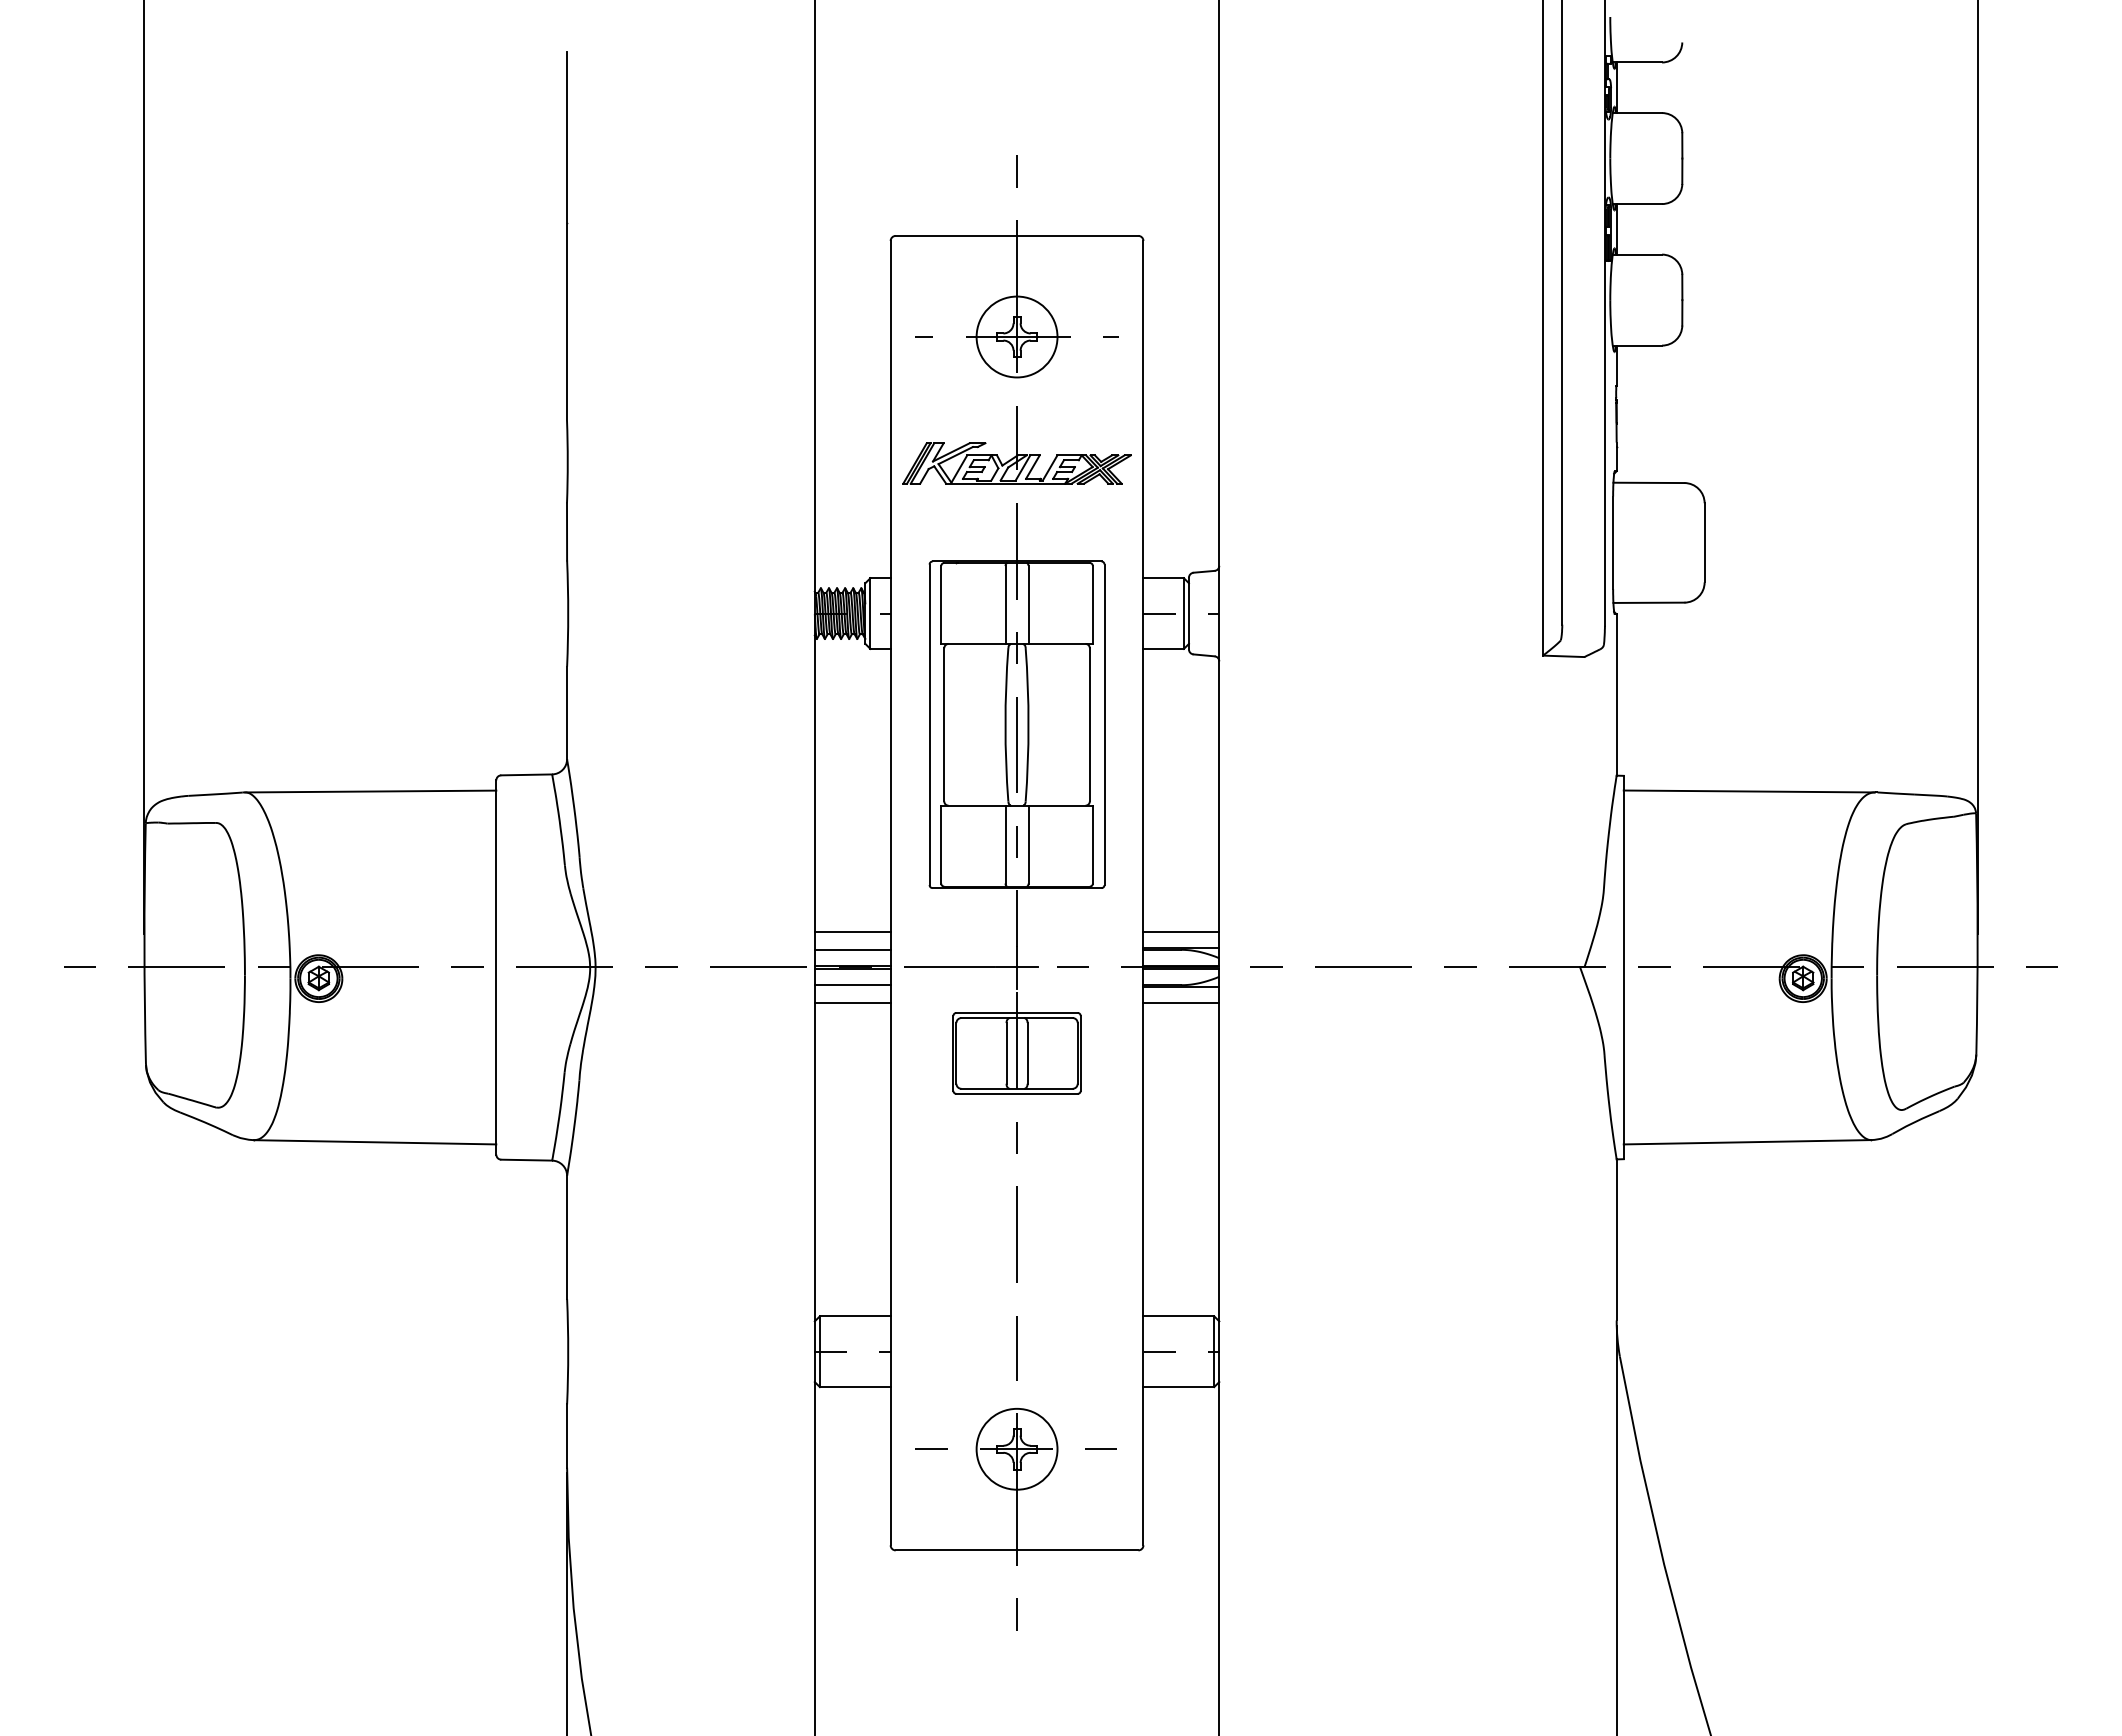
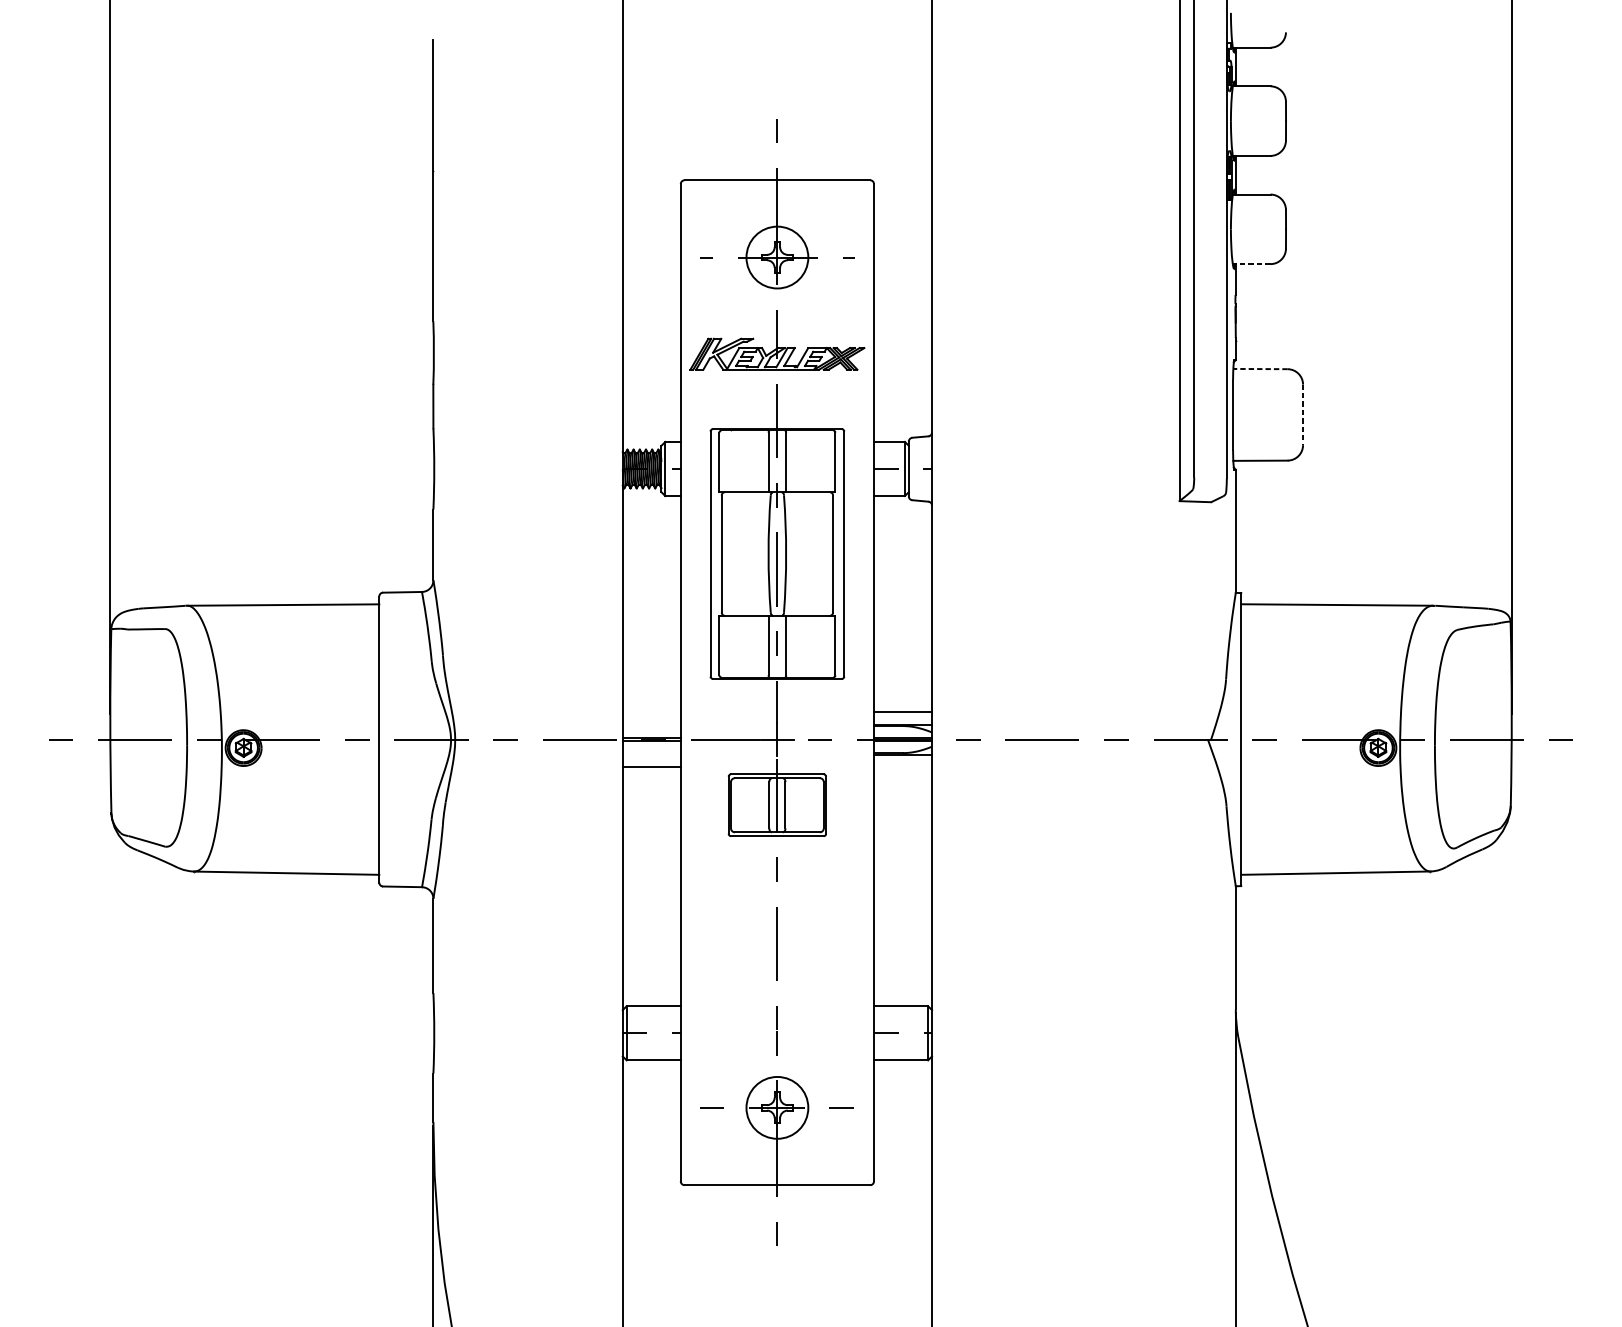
line: (1637, 345) -> (1251, 264), solid -> dashed
line: (1648, 482) -> (1260, 368), solid -> dashed
line: (1704, 542) -> (1302, 414), solid -> dashed
line: (852, 932) -> (651, 712), removed
line: (852, 949) -> (651, 725), removed
line: (852, 985) -> (651, 753), removed
line: (1181, 1002) -> (903, 766), removed

